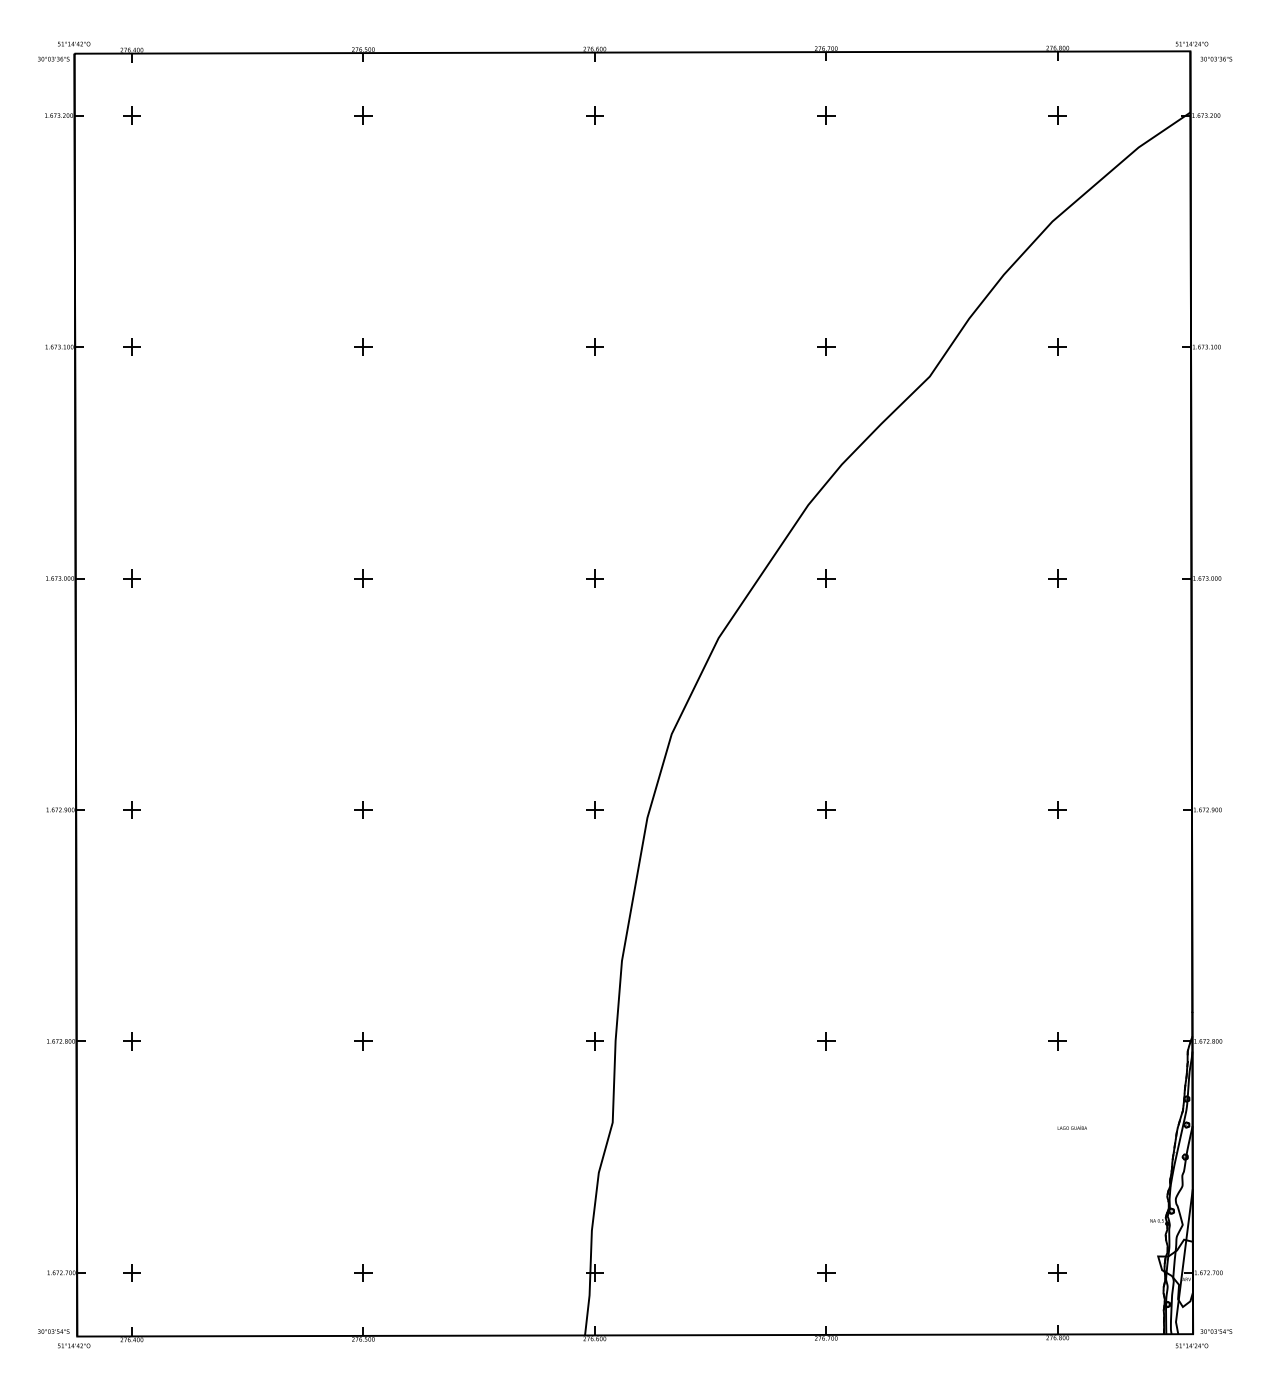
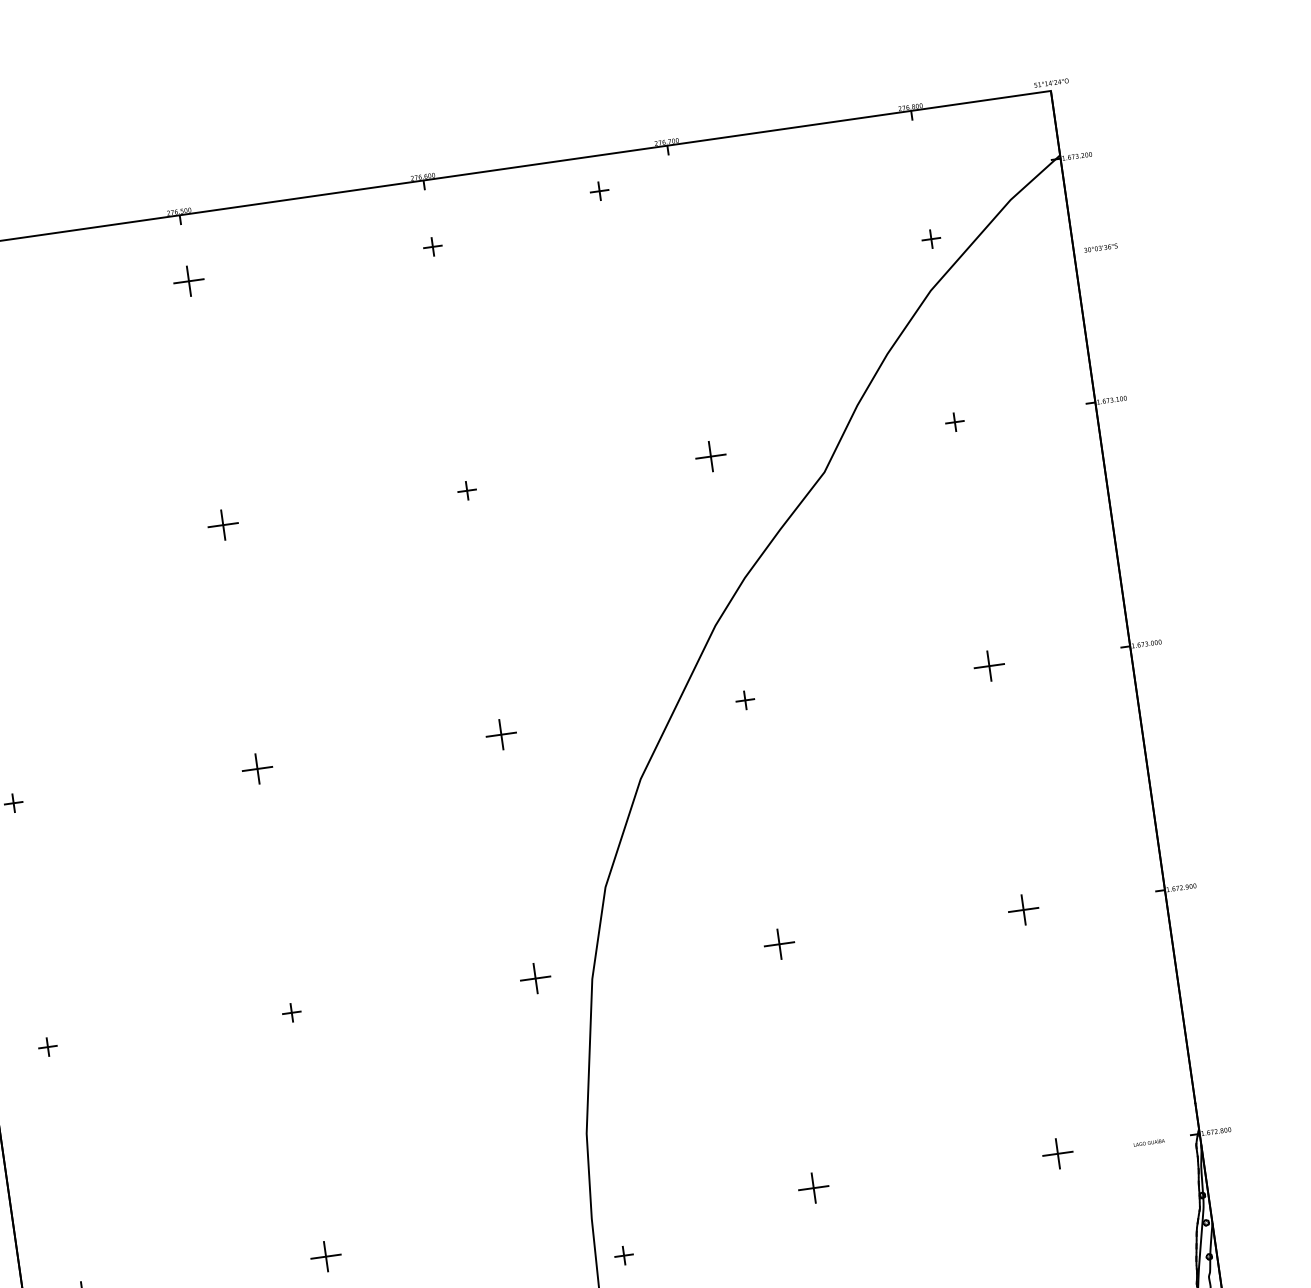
text: (1216, 58) -> (1100, 247), moved
part: (363, 115) -> (189, 281), size x1.6
part: (826, 115) -> (599, 191), moved
part: (1057, 115) -> (931, 239), moved
part: (363, 346) -> (223, 524), size x1.6
part: (826, 346) -> (711, 455), size x1.6
part: (363, 578) -> (257, 768), size x1.6
part: (594, 578) -> (501, 734), size x1.6
part: (1057, 578) -> (988, 666), size x1.6
part: (594, 809) -> (535, 978), size x1.6
part: (826, 809) -> (779, 943), size x1.6
part: (1057, 809) -> (1023, 909), size x1.6
part: (363, 1041) -> (326, 1256), size x1.6
part: (594, 1041) -> (623, 1255), moved
part: (826, 1041) -> (814, 1188), size x1.6
part: (1057, 1041) -> (1057, 1154), size x1.6
text: (1071, 1127) -> (1148, 1142), moved

